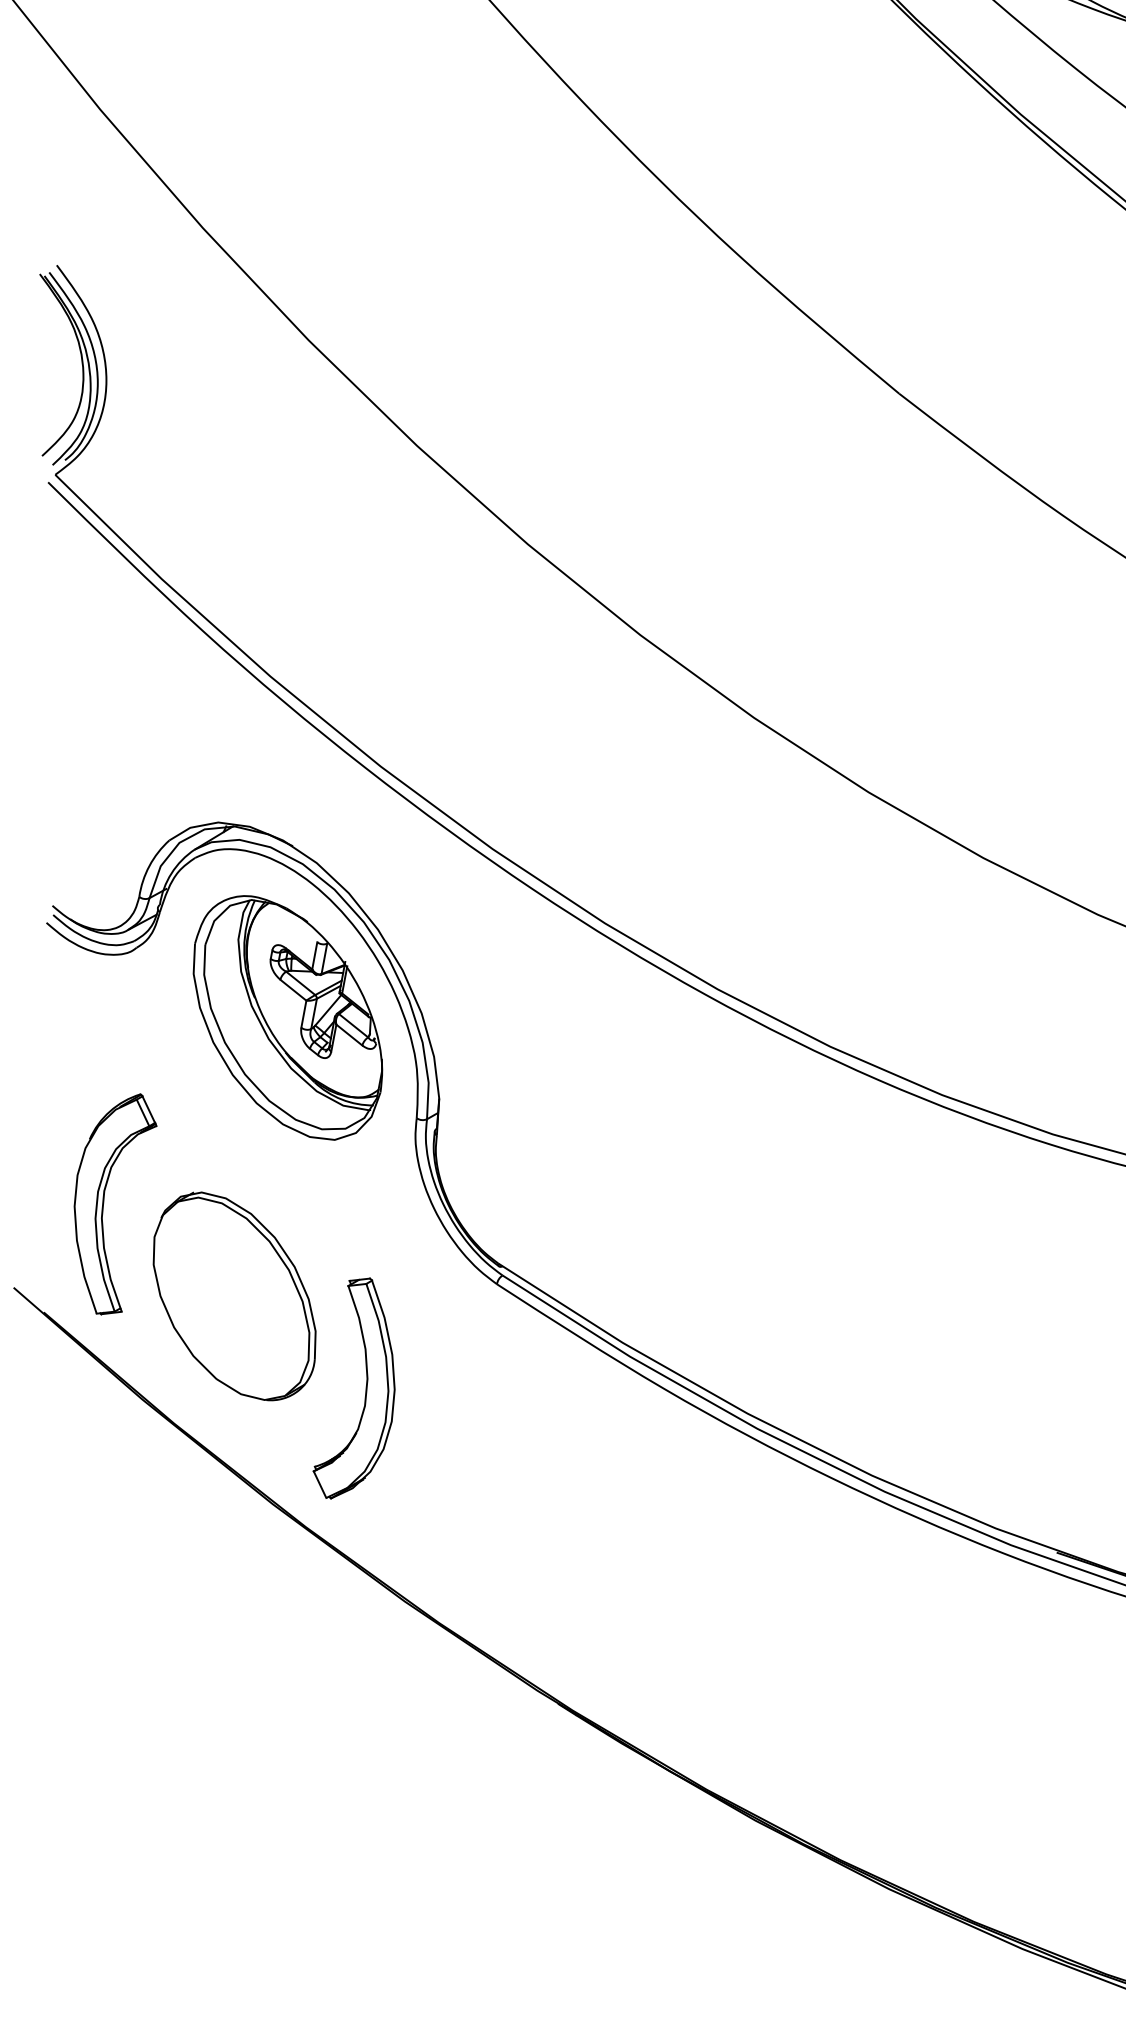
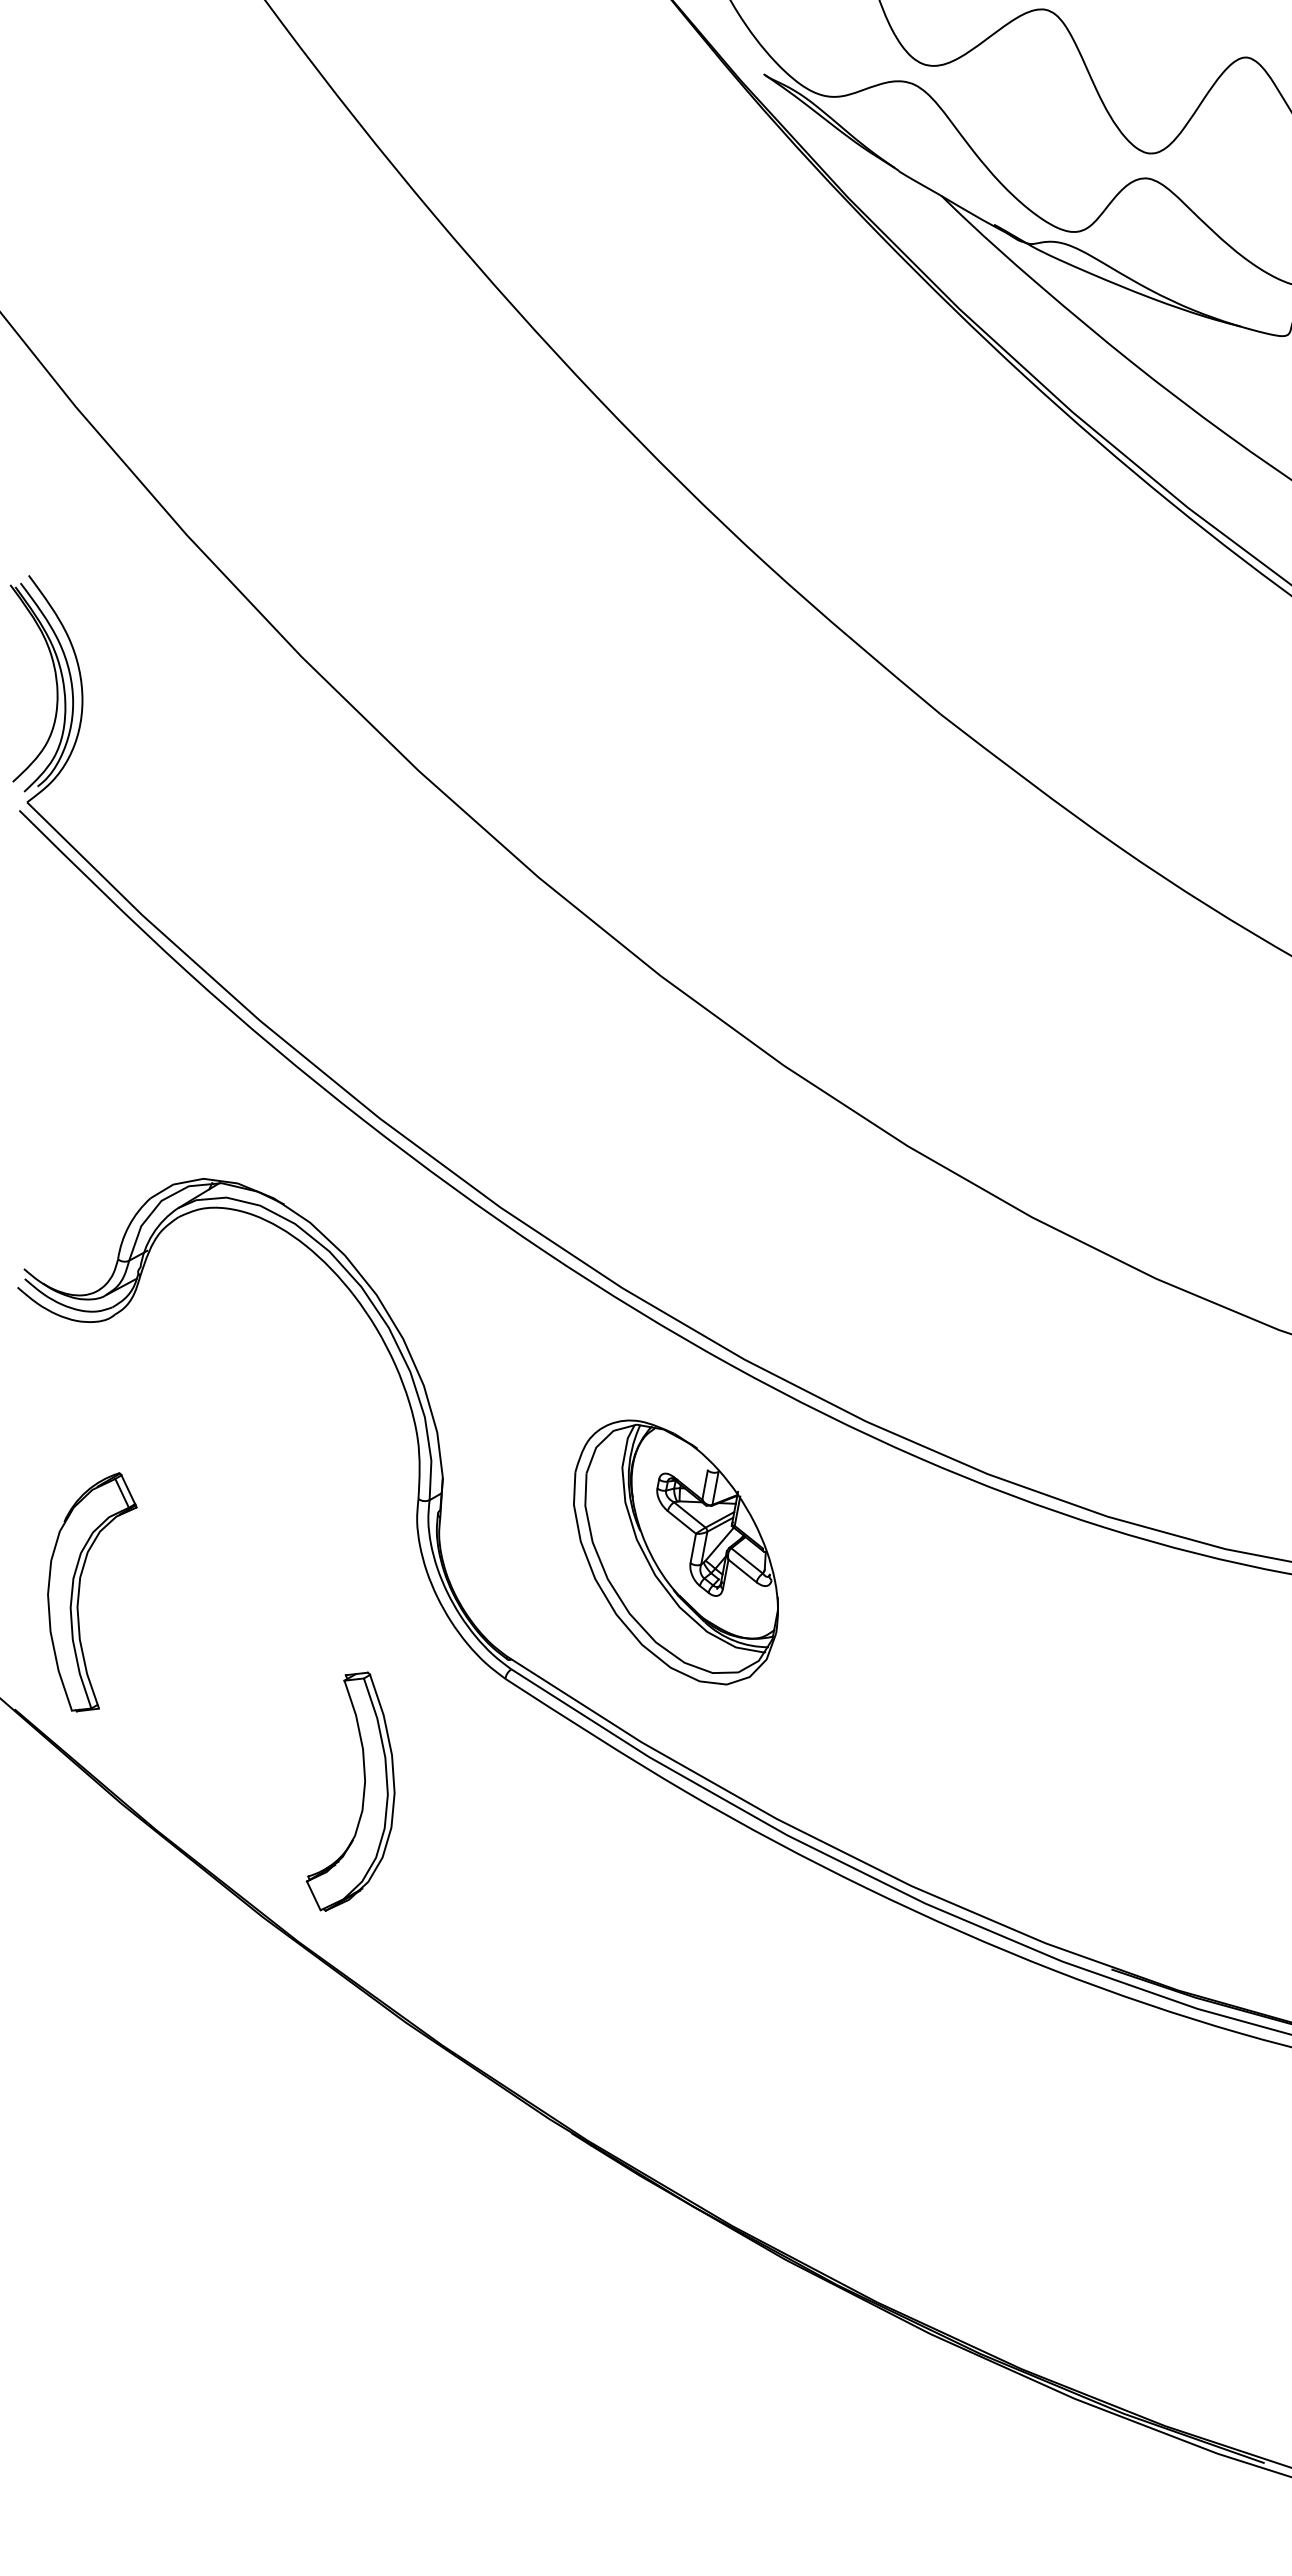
part: (287, 1017) -> (675, 1552), moved
part: (233, 1295) -> (220, 1691), removed

